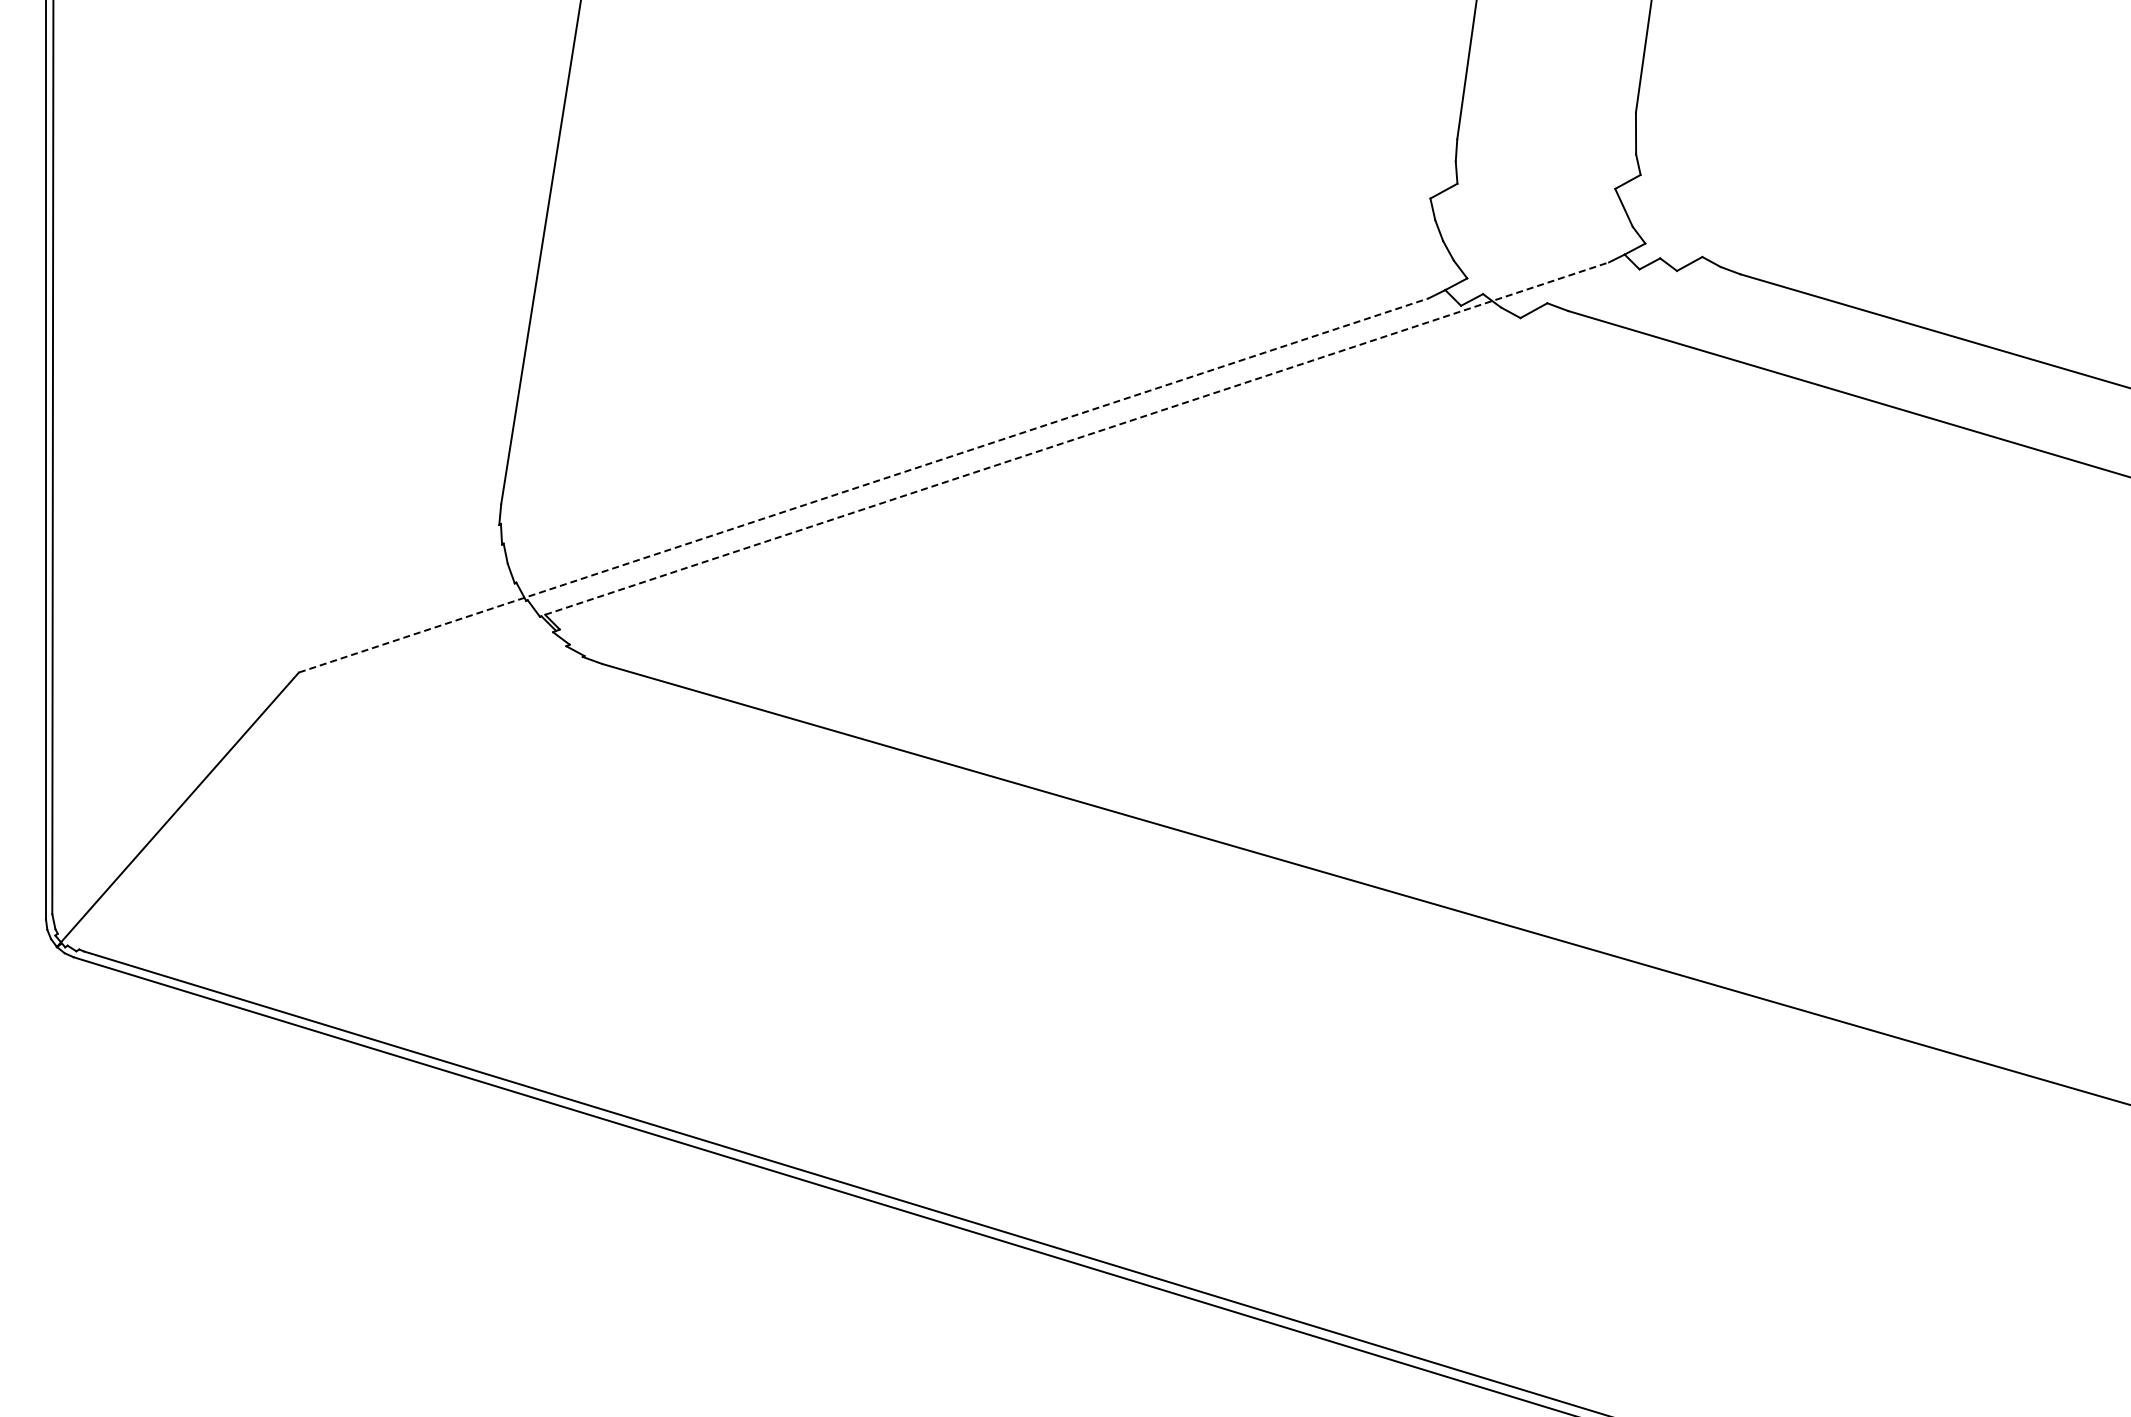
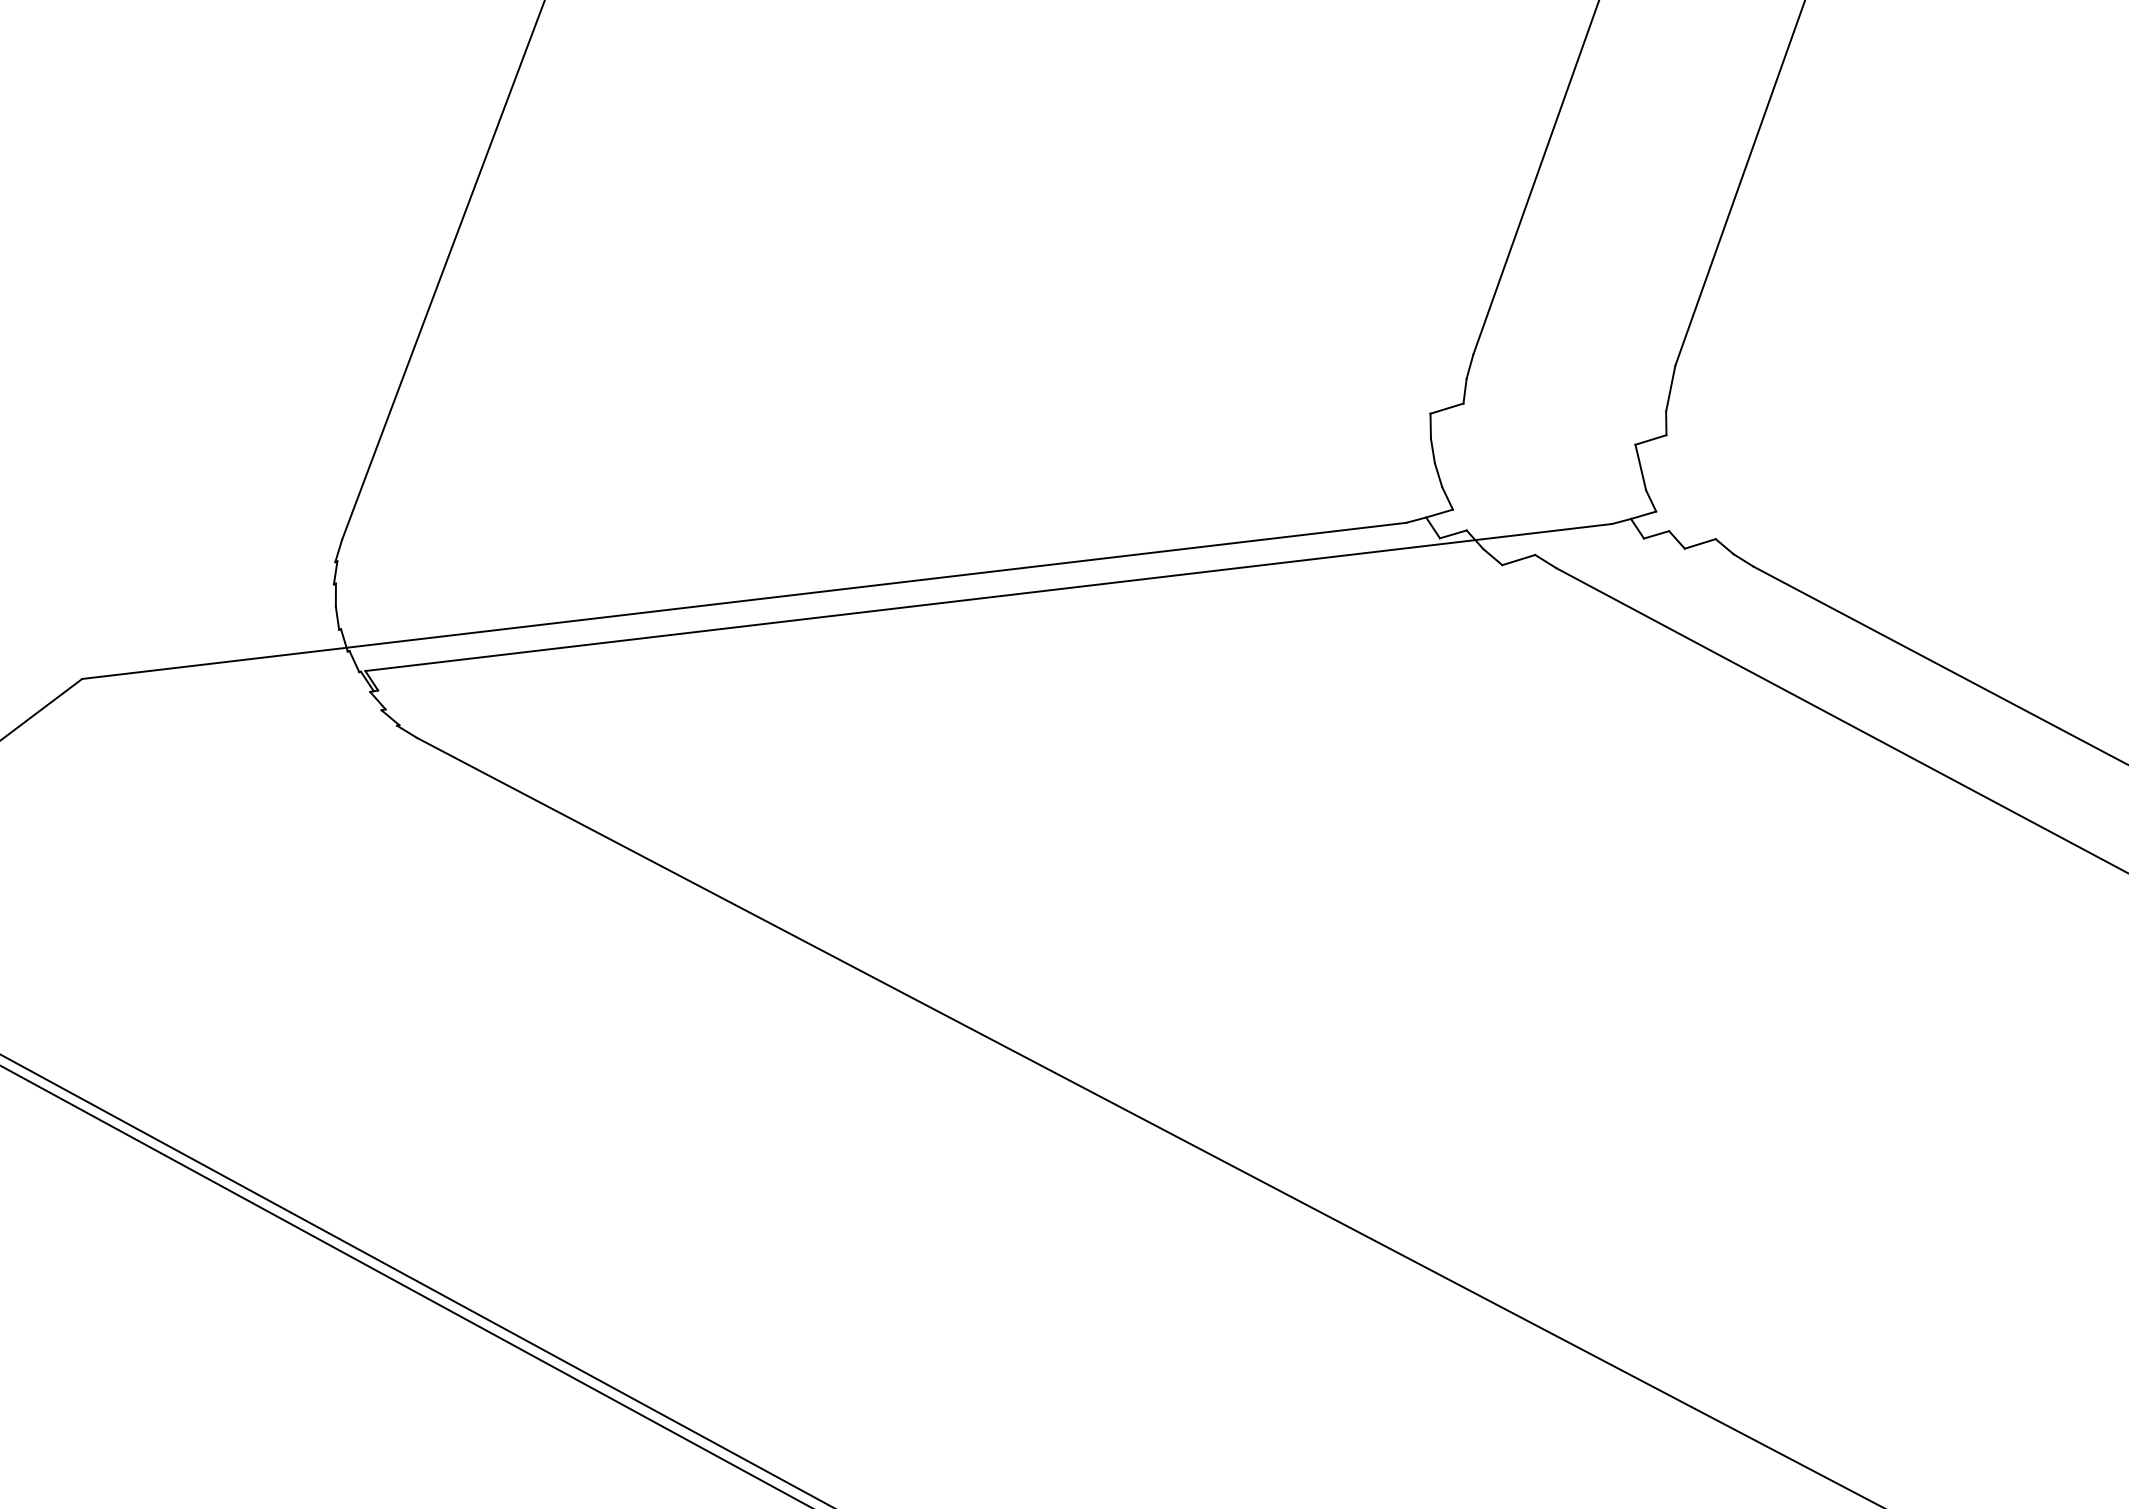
line: (1077, 438) -> (989, 597), dashed -> solid
line: (864, 485) -> (744, 601), dashed -> solid

